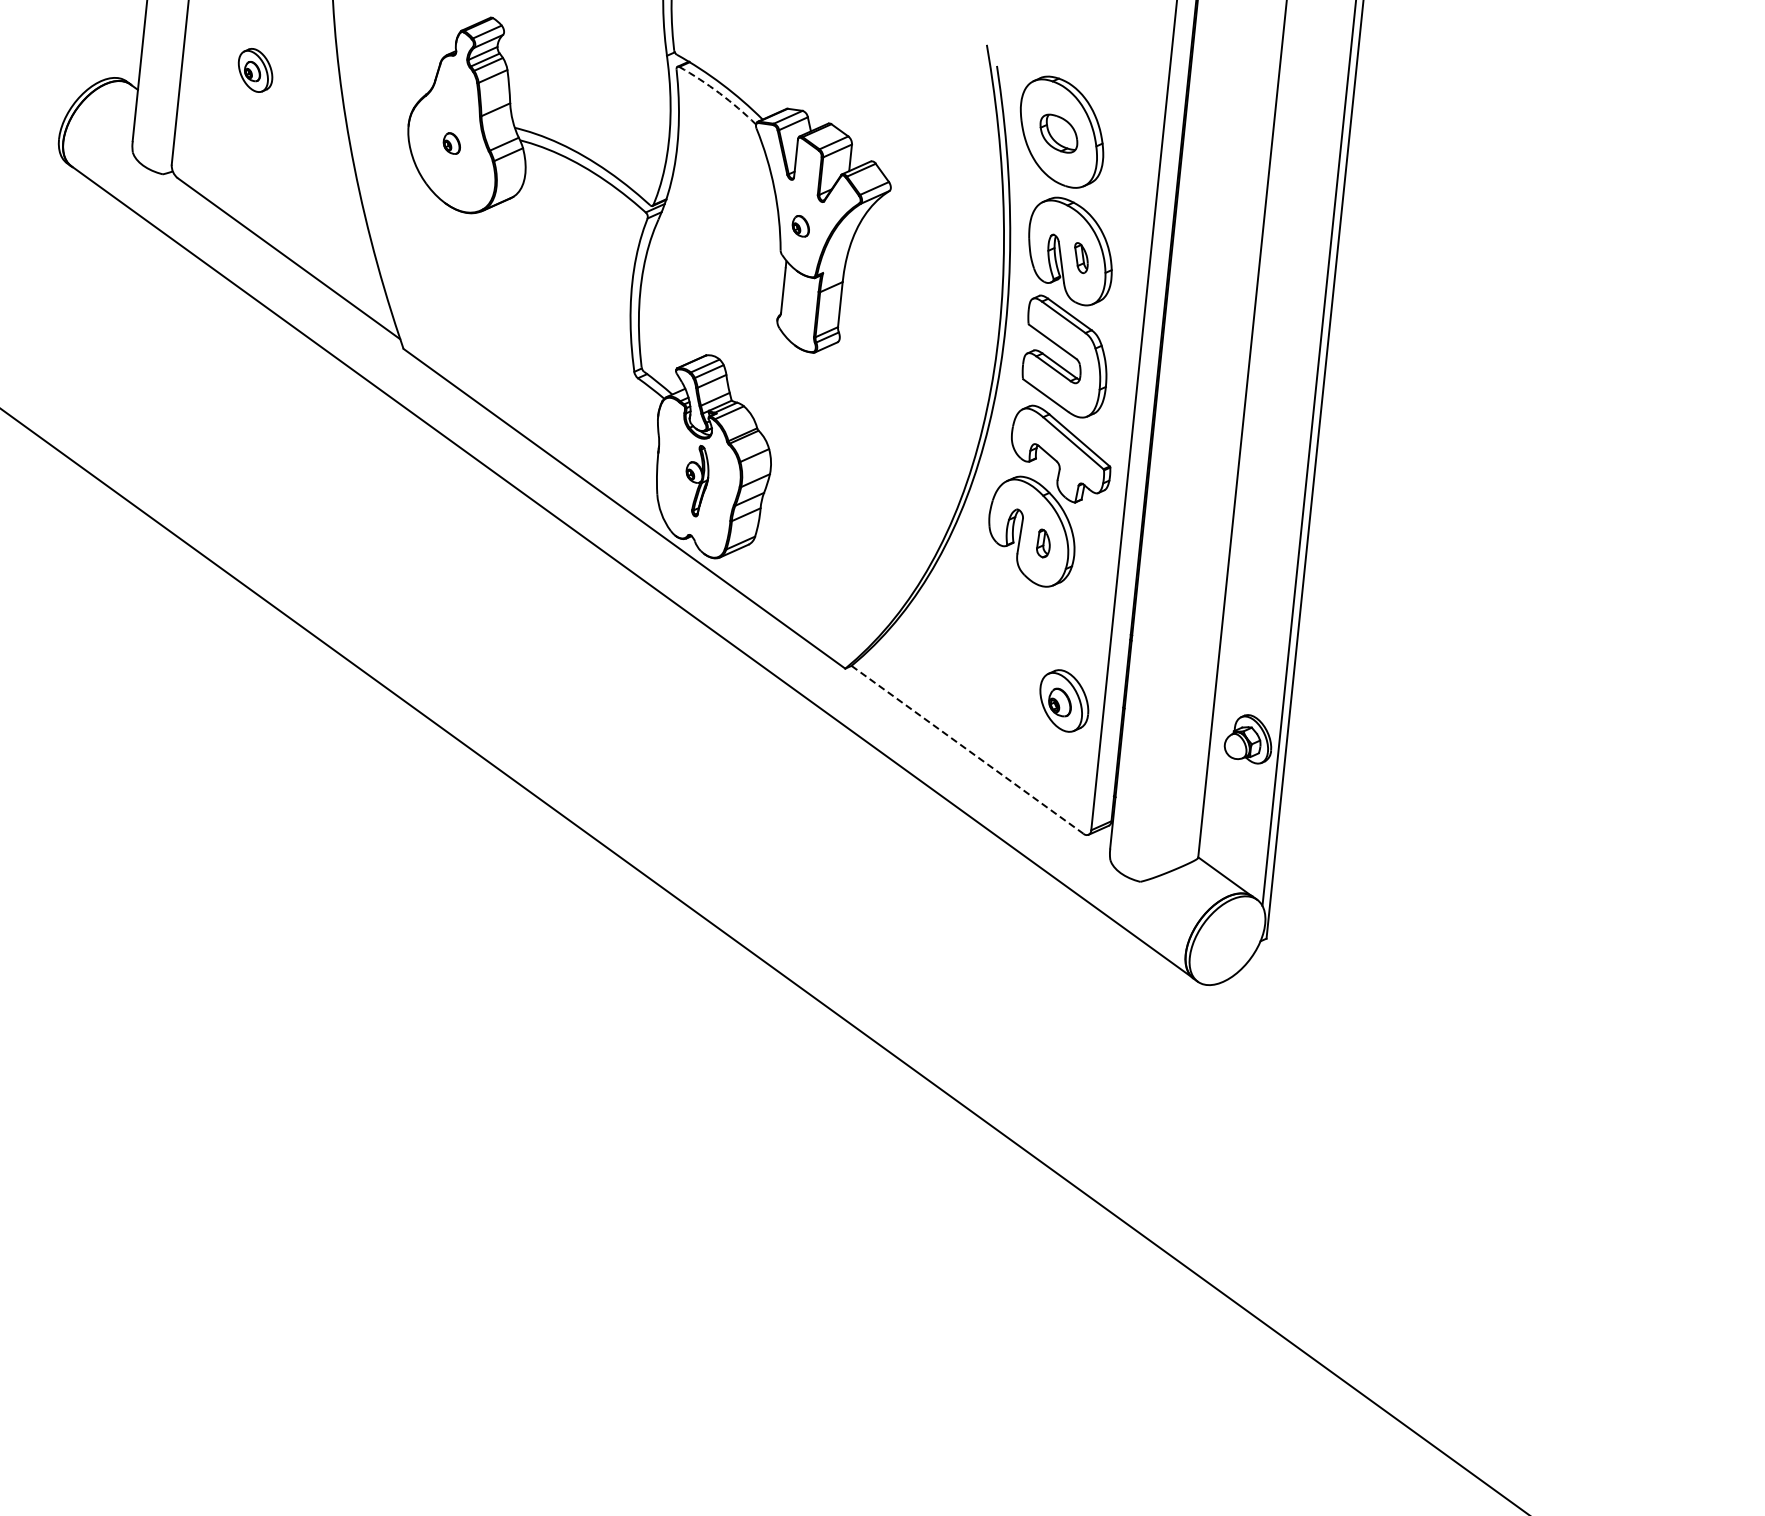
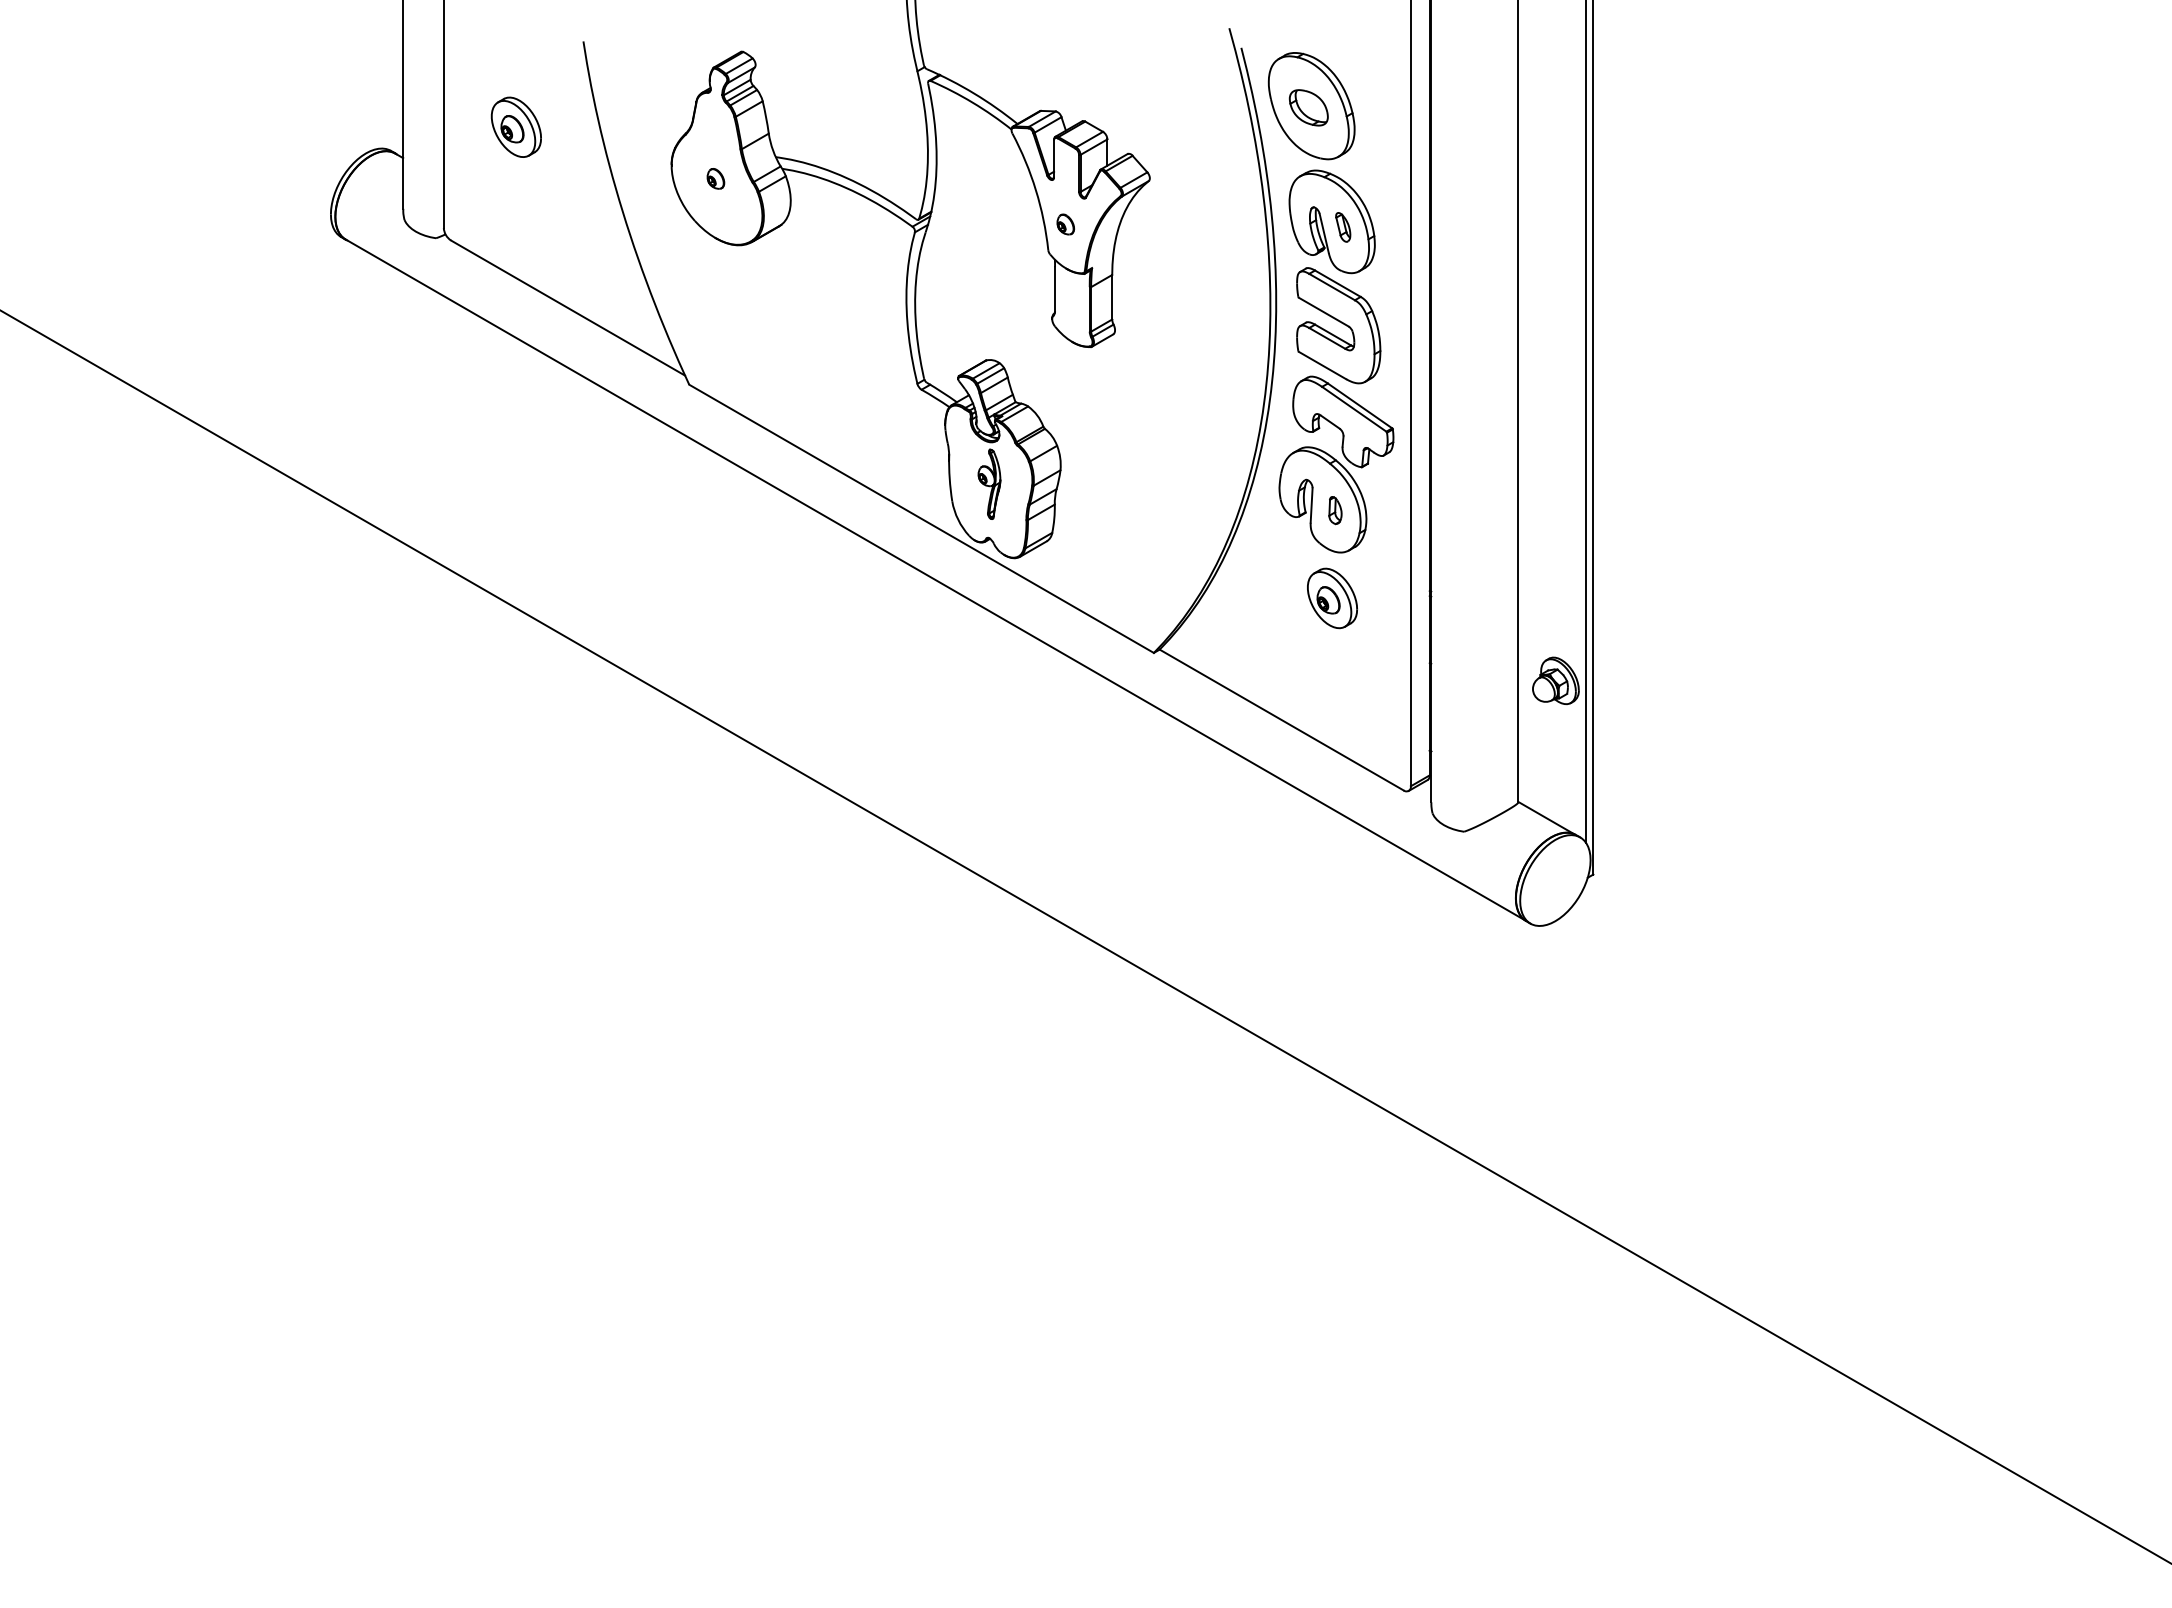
part: (254, 69) -> (515, 126), size x1.43
arc: (719, 93) -> (972, 102), dashed -> solid
part: (1064, 701) -> (1332, 598), moved
line: (967, 750) -> (1281, 720), dashed -> solid

